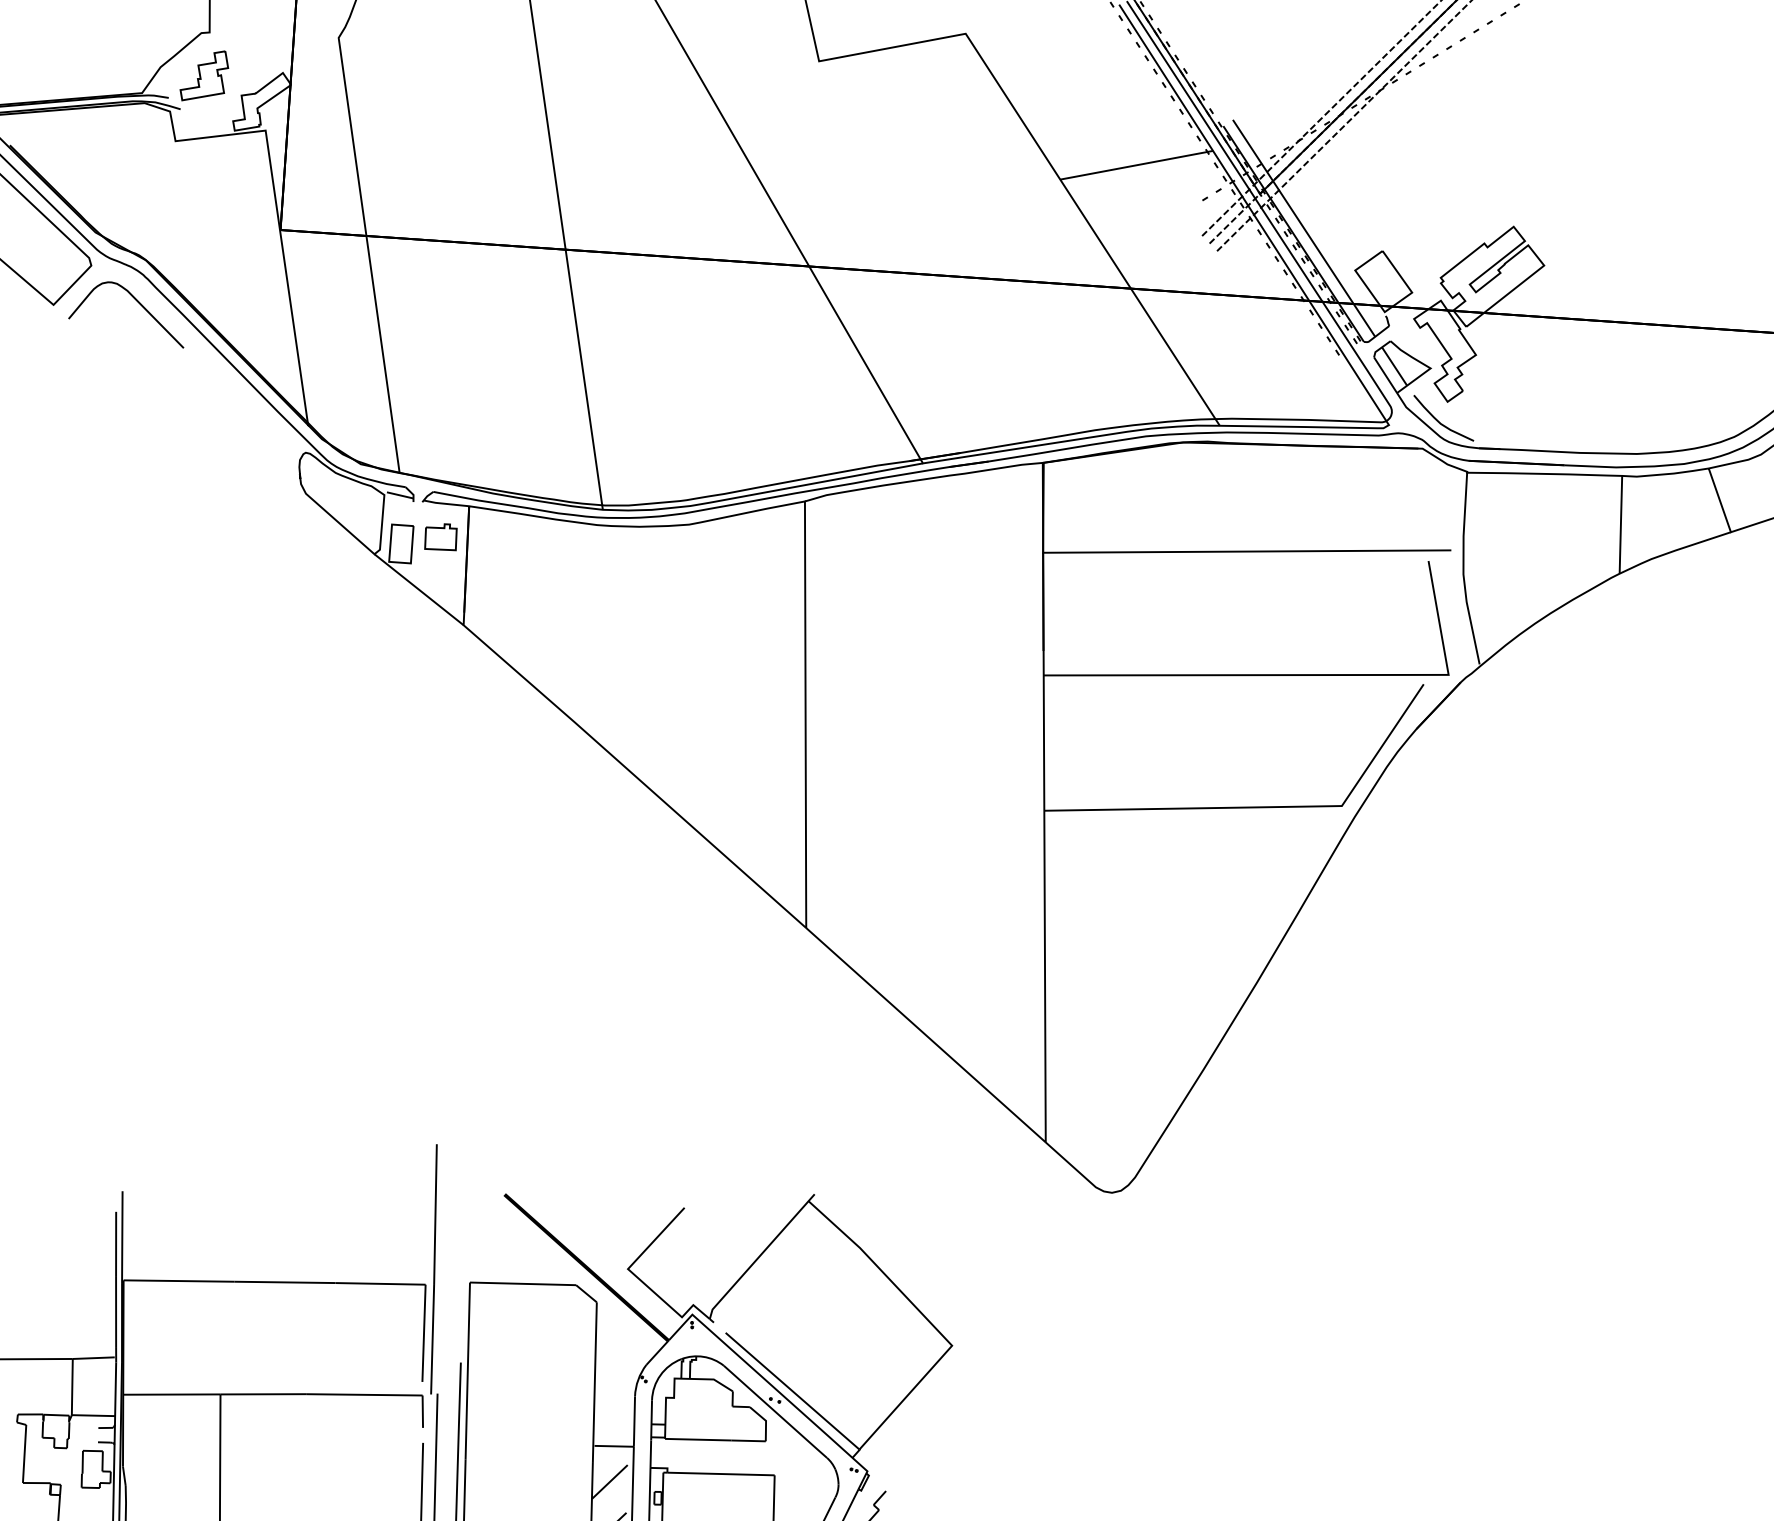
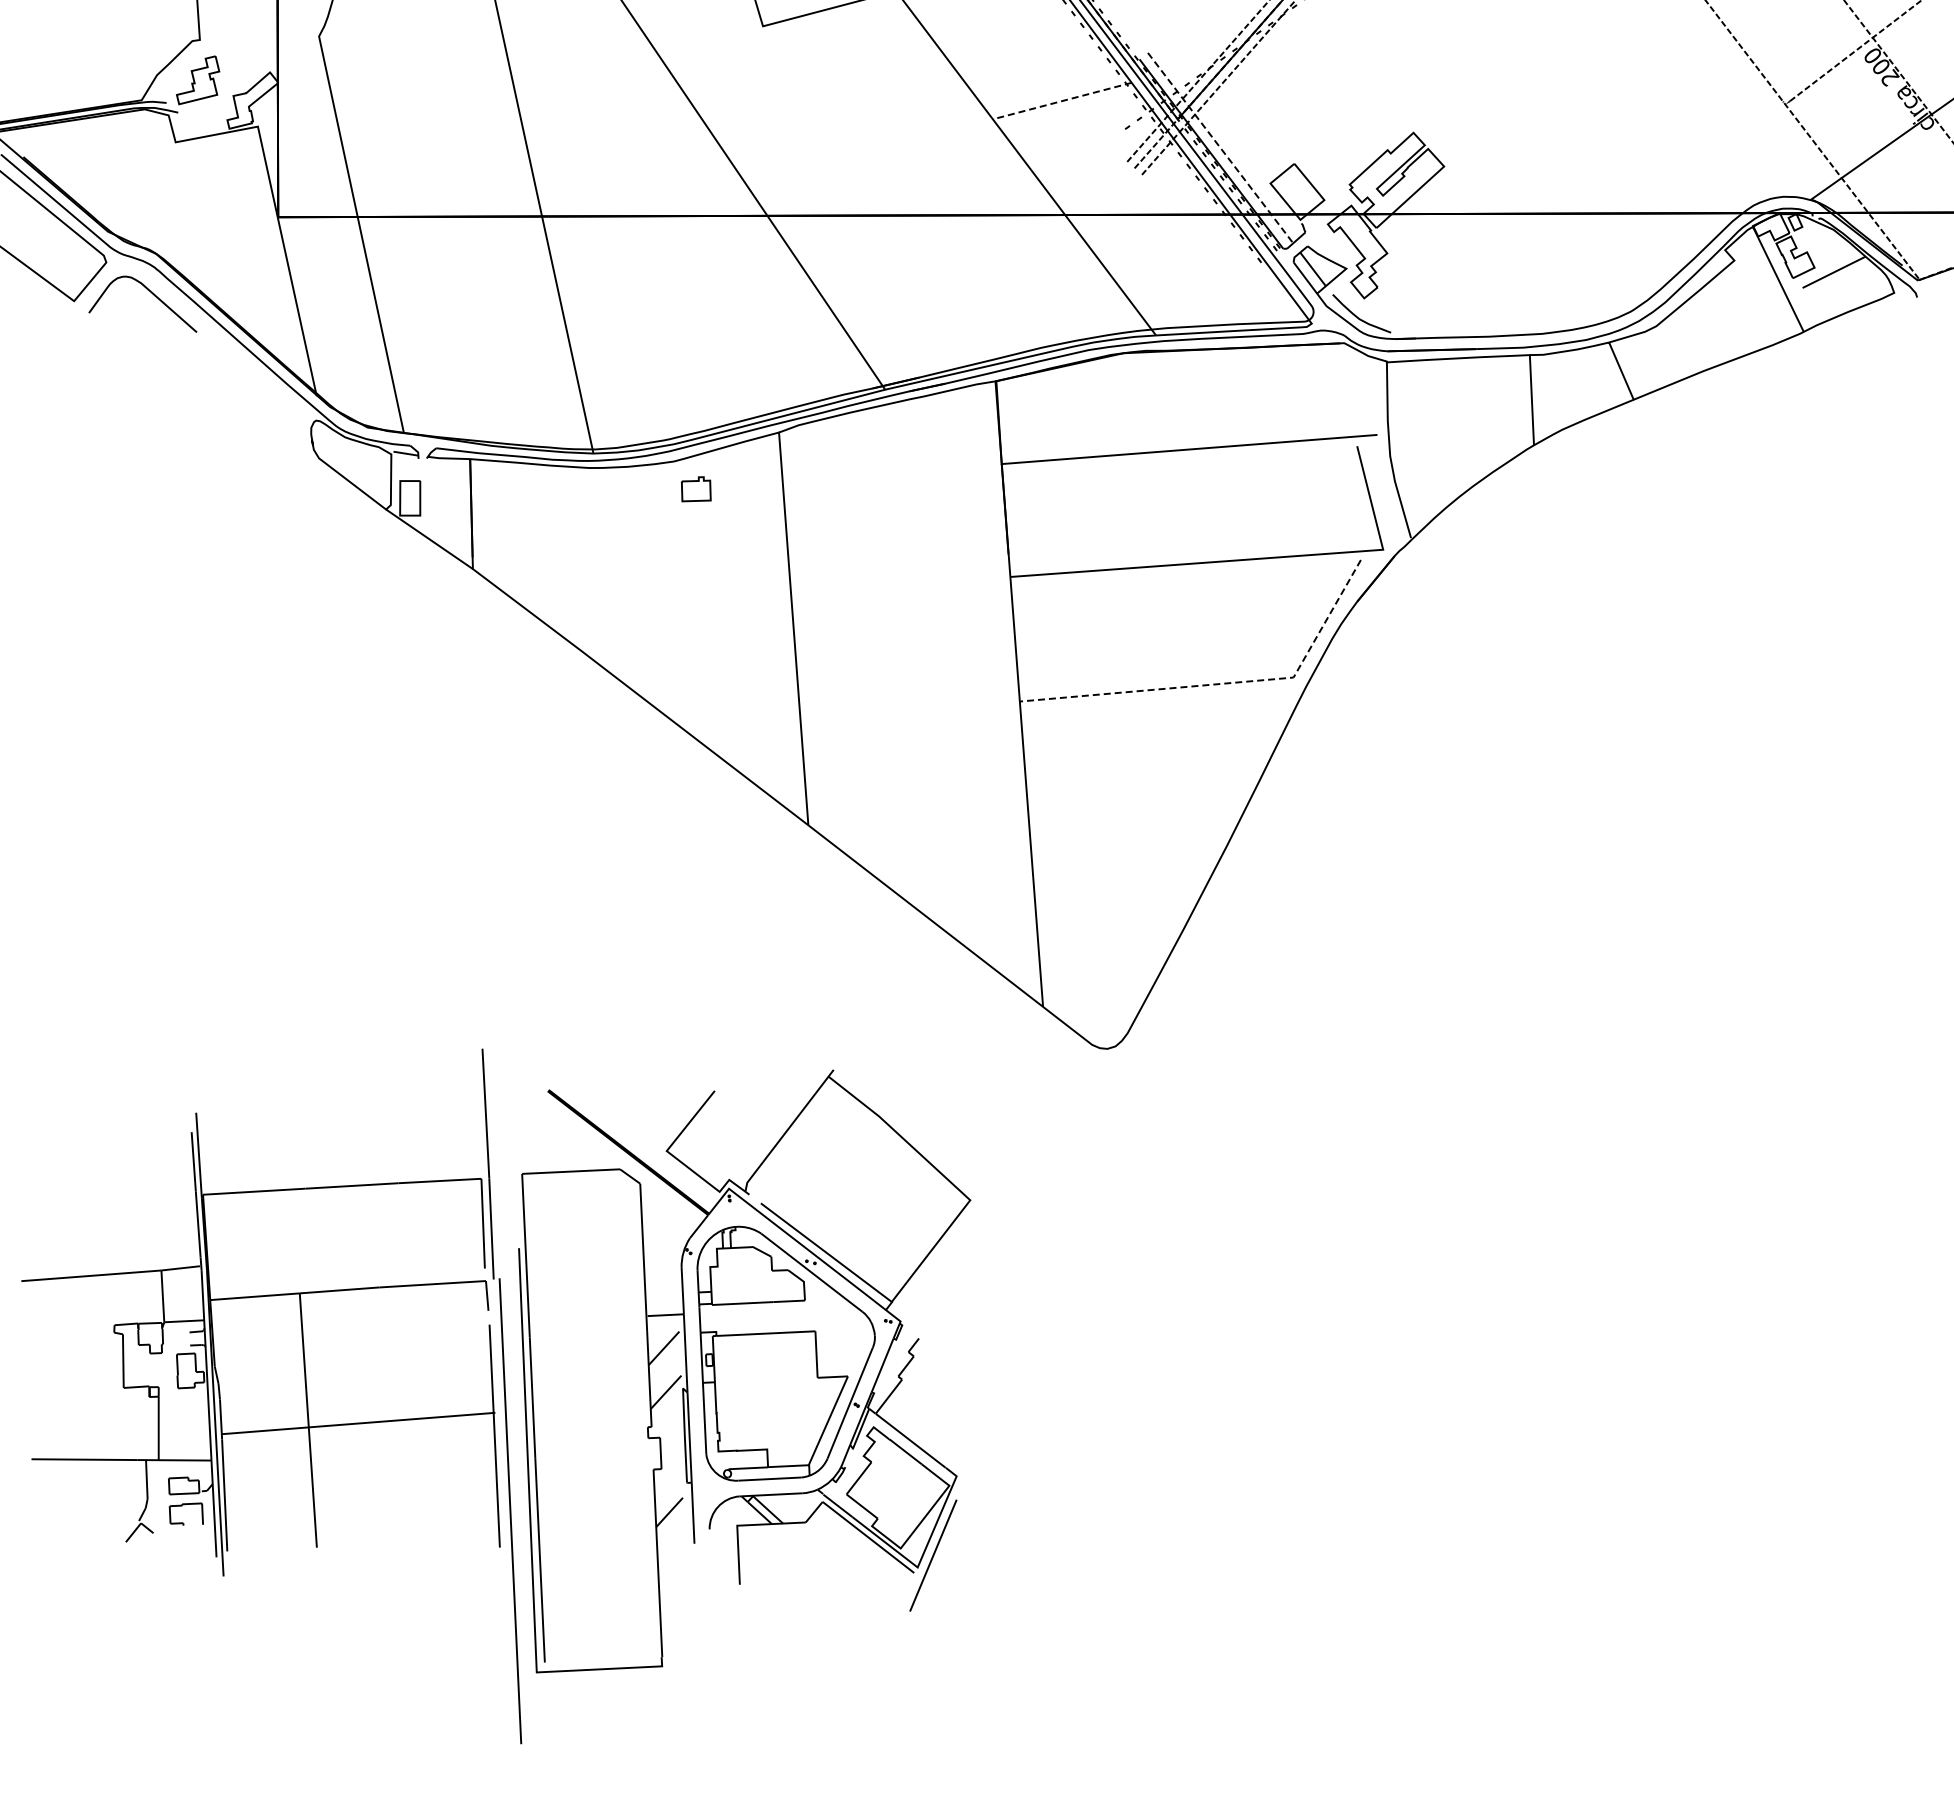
line: (1136, 165) -> (1062, 101), solid -> dashed
line: (1303, 228) -> (1220, 148), solid -> dashed
part: (441, 537) -> (696, 489), moved
line: (1266, 807) -> (1224, 683), solid -> dashed

